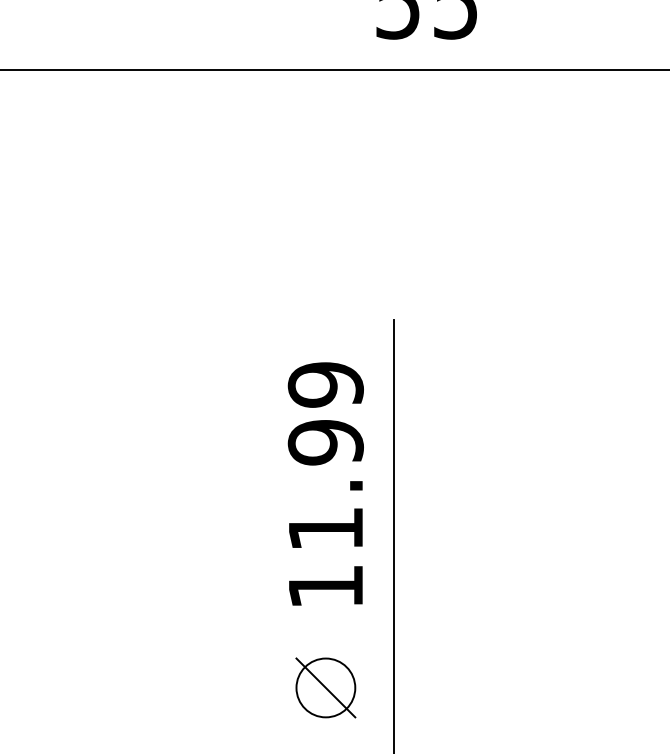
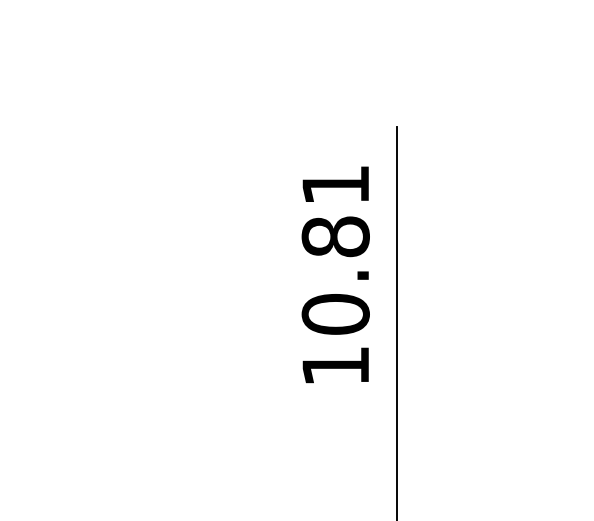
text: (325, 456) -> (335, 249), 11.99 -> 10.81
part: (325, 687) -> (335, 456), removed

